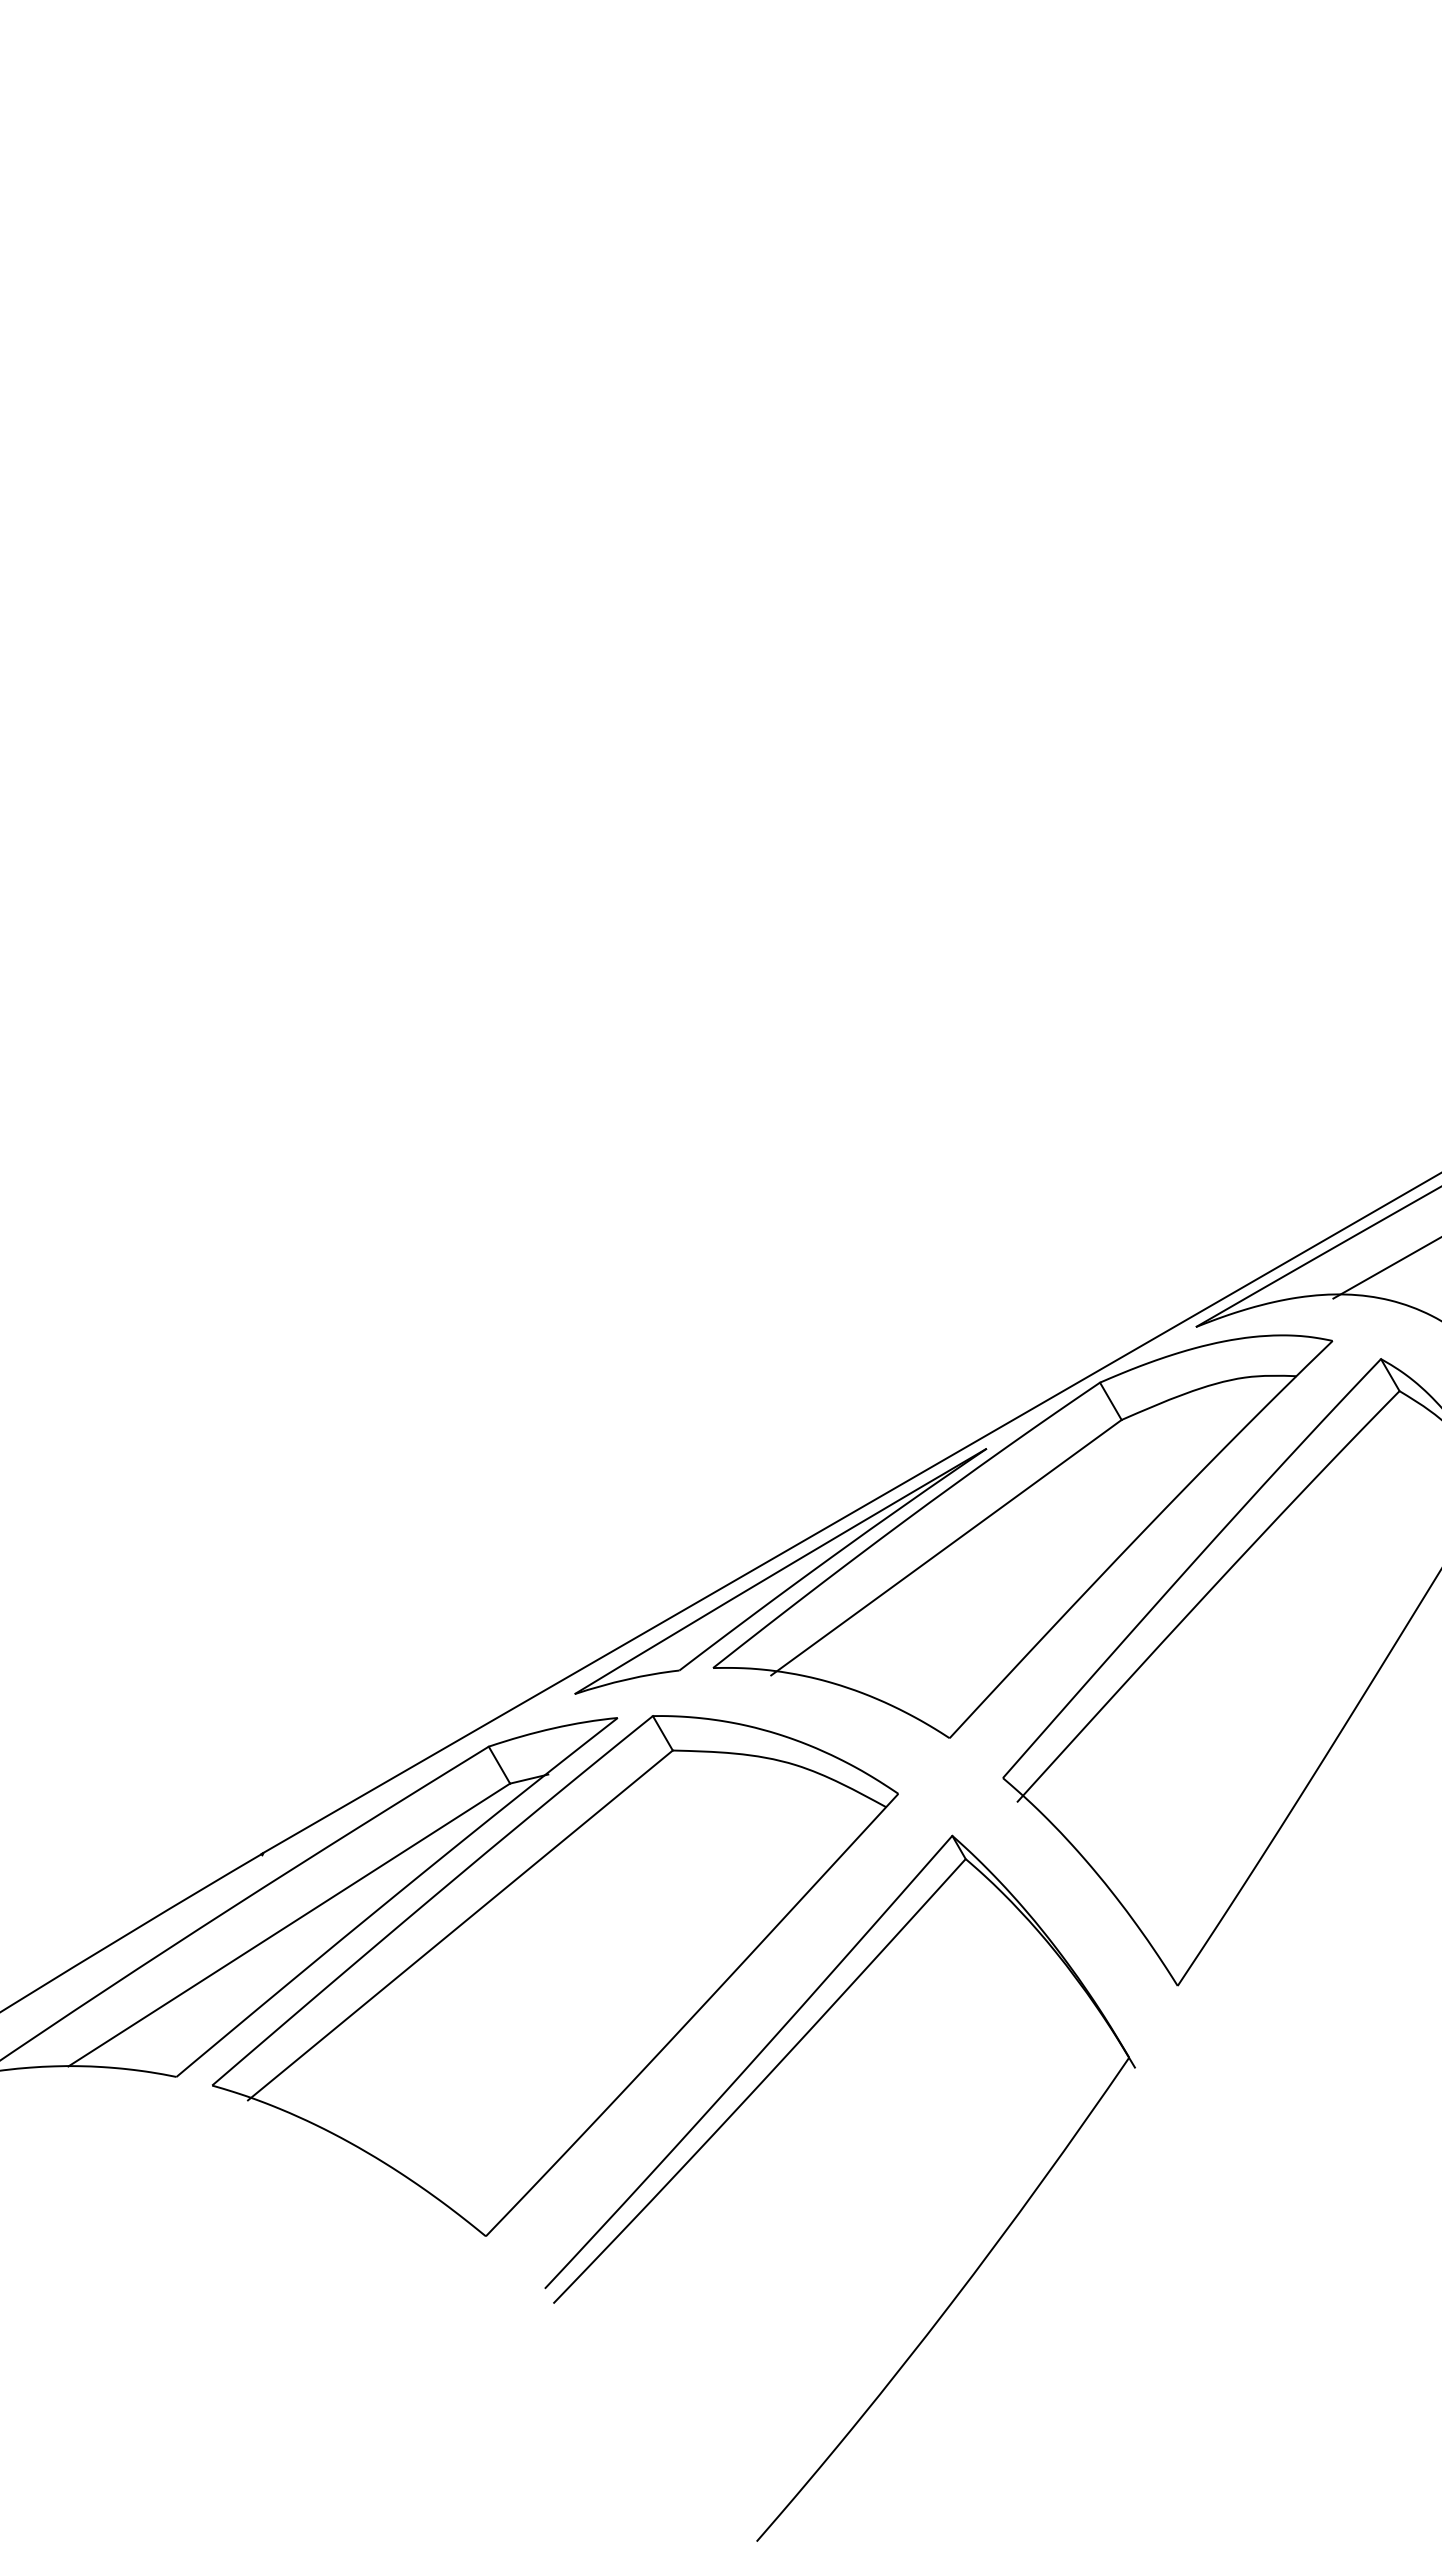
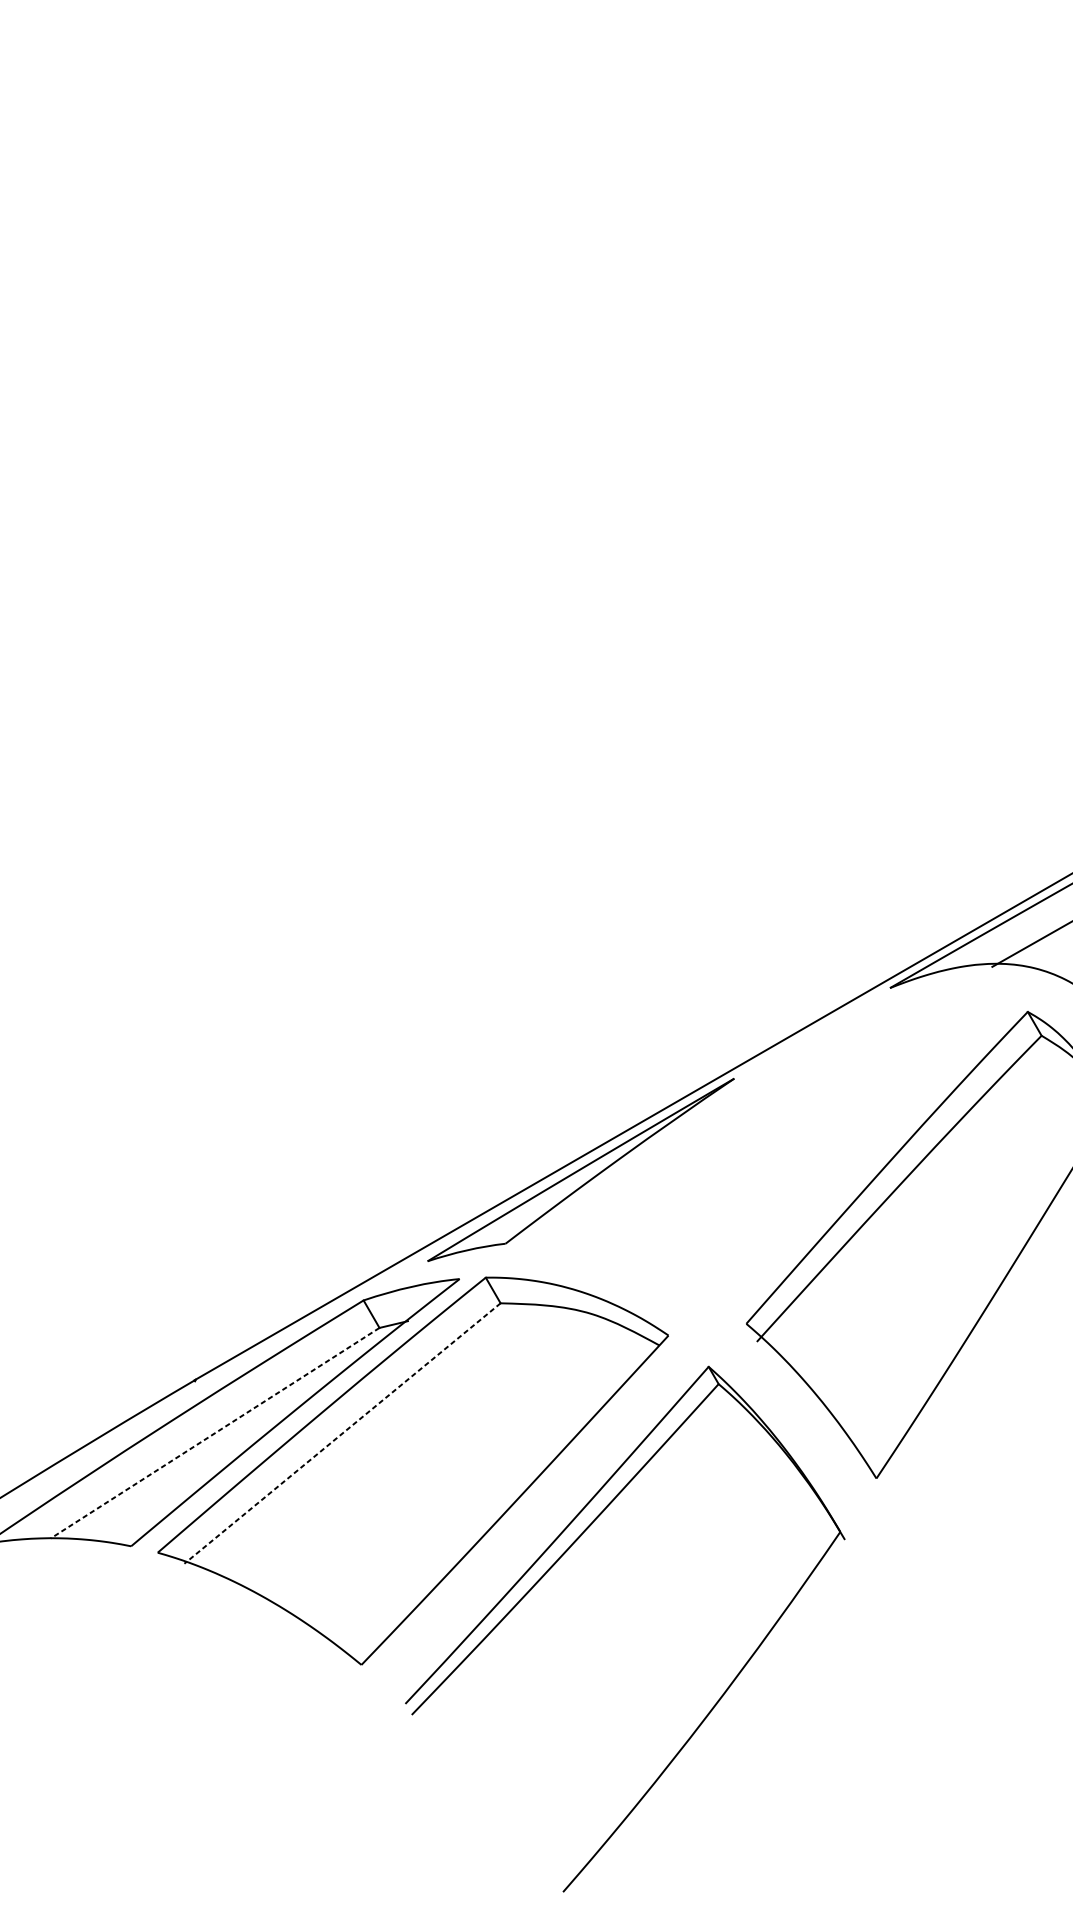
part: (1022, 1536) -> (760, 1143), removed
line: (288, 1925) -> (214, 1433), solid -> dashed
line: (460, 1925) -> (342, 1433), solid -> dashed

